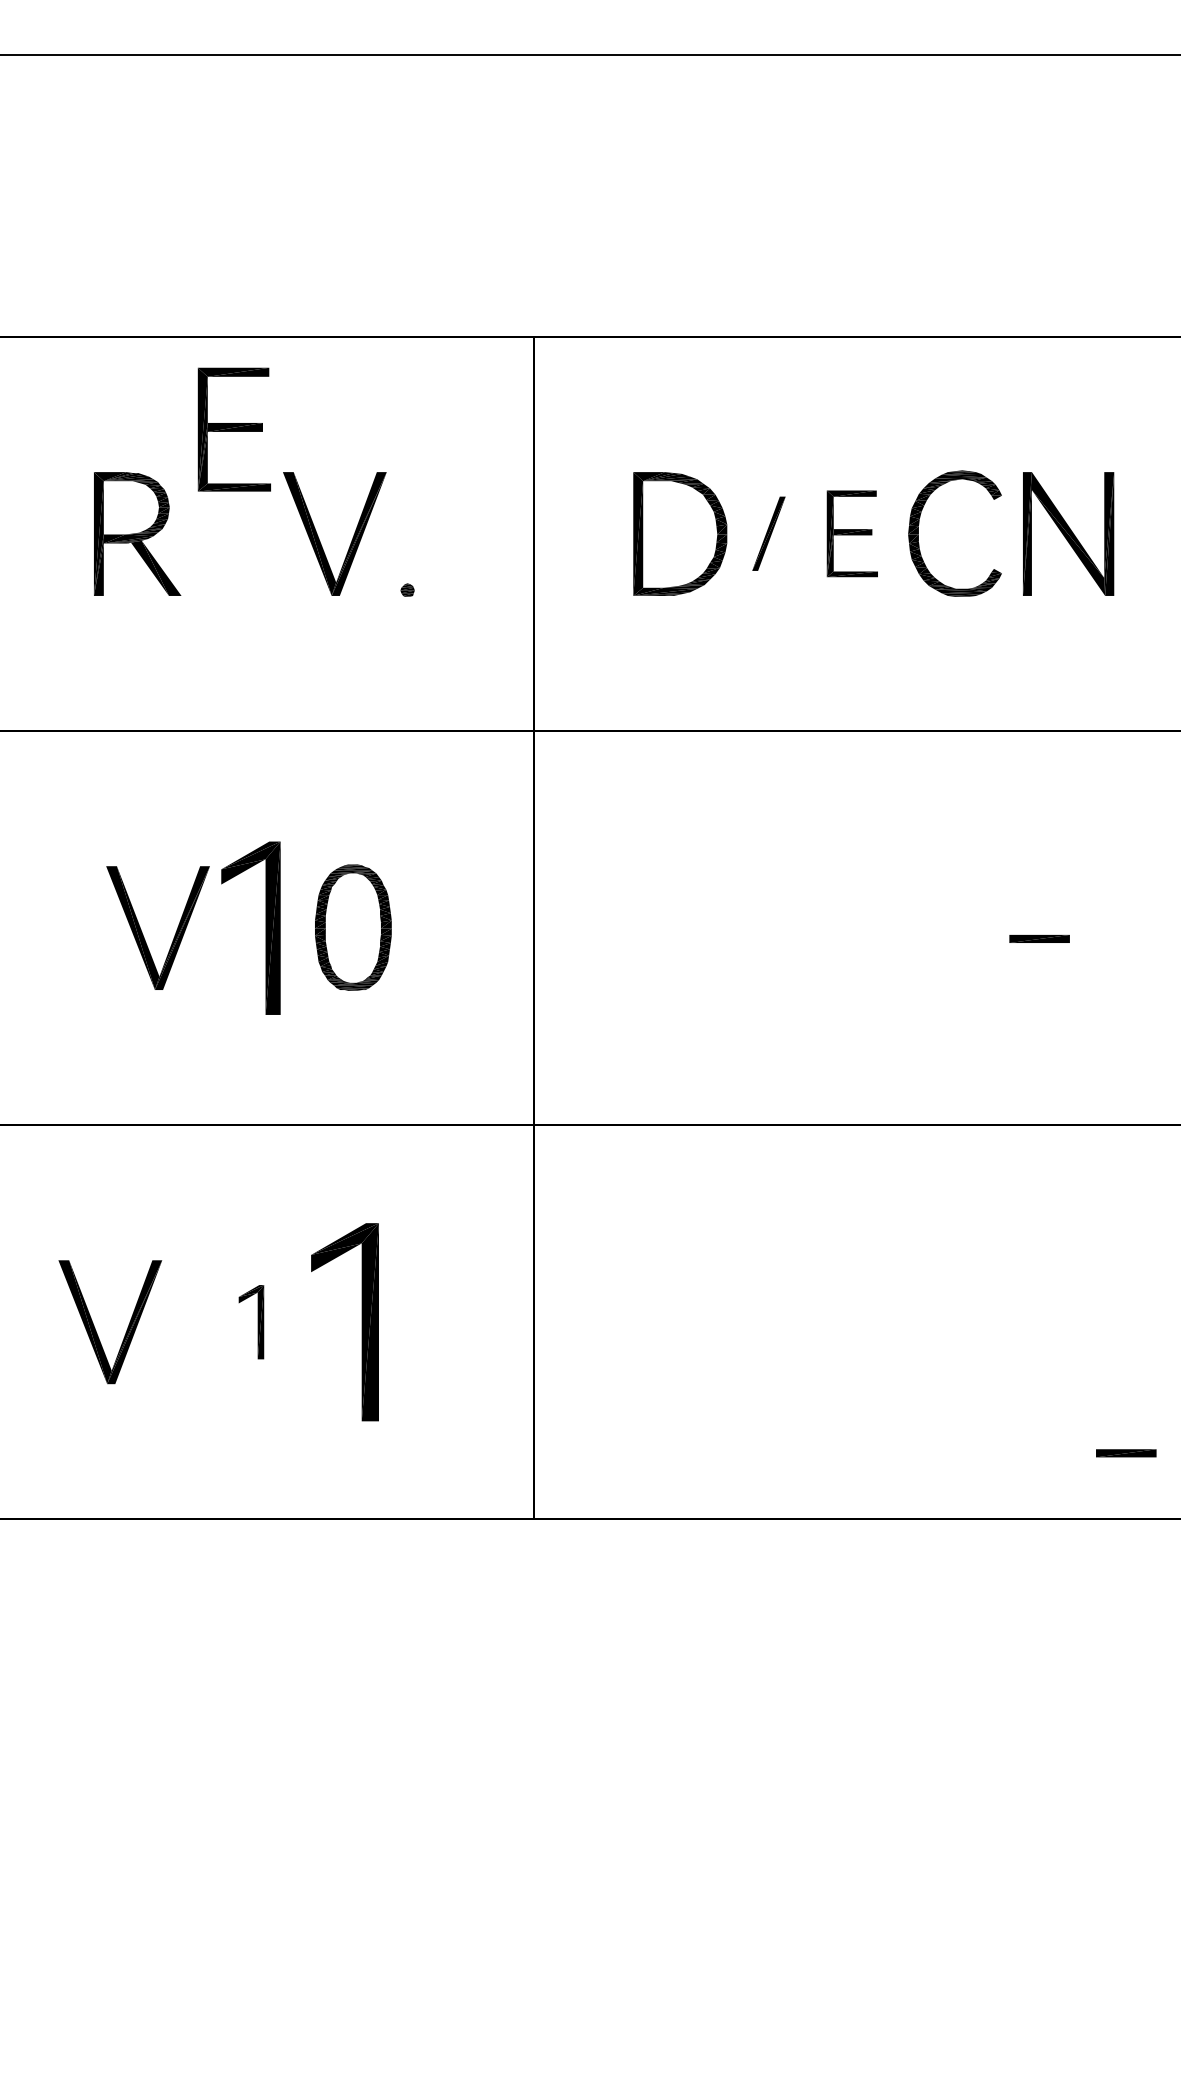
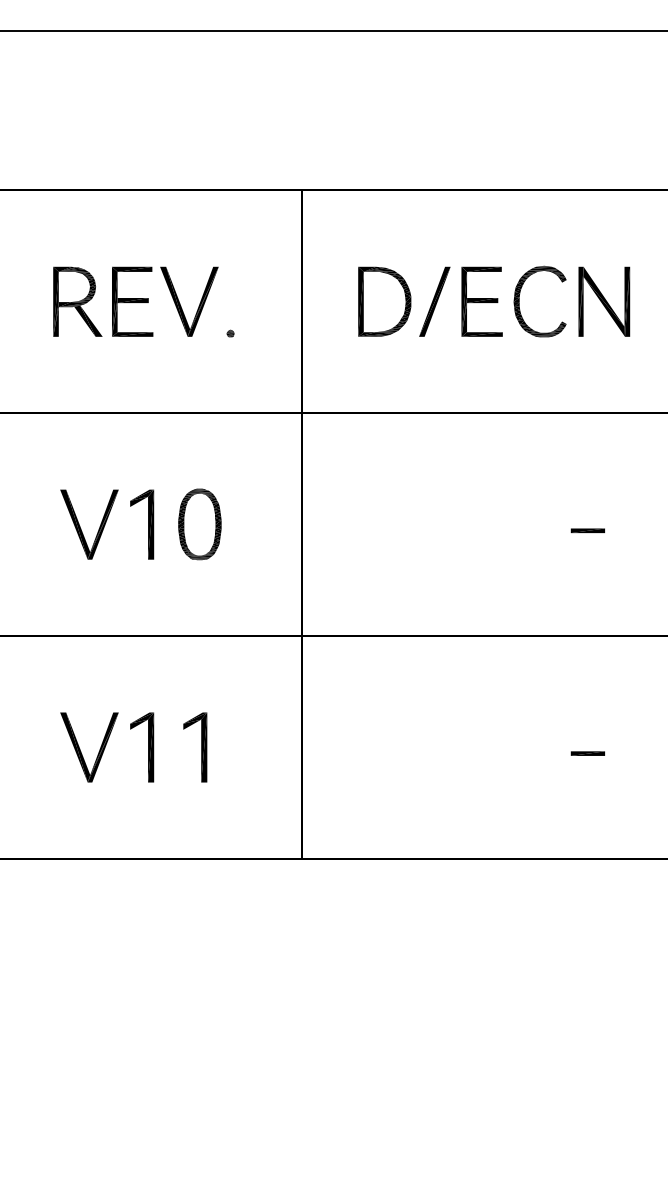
part: (234, 429) -> (132, 301), moved
part: (768, 533) -> (434, 301), size x1.67
part: (851, 533) -> (481, 301), size x1.43
part: (251, 927) -> (142, 524), size x0.71
part: (251, 1322) -> (142, 747), size x1.67
part: (345, 1322) -> (195, 747), size x0.62
part: (96, 1329) -> (81, 751), moved
line: (1125, 1453) -> (587, 753), moved

